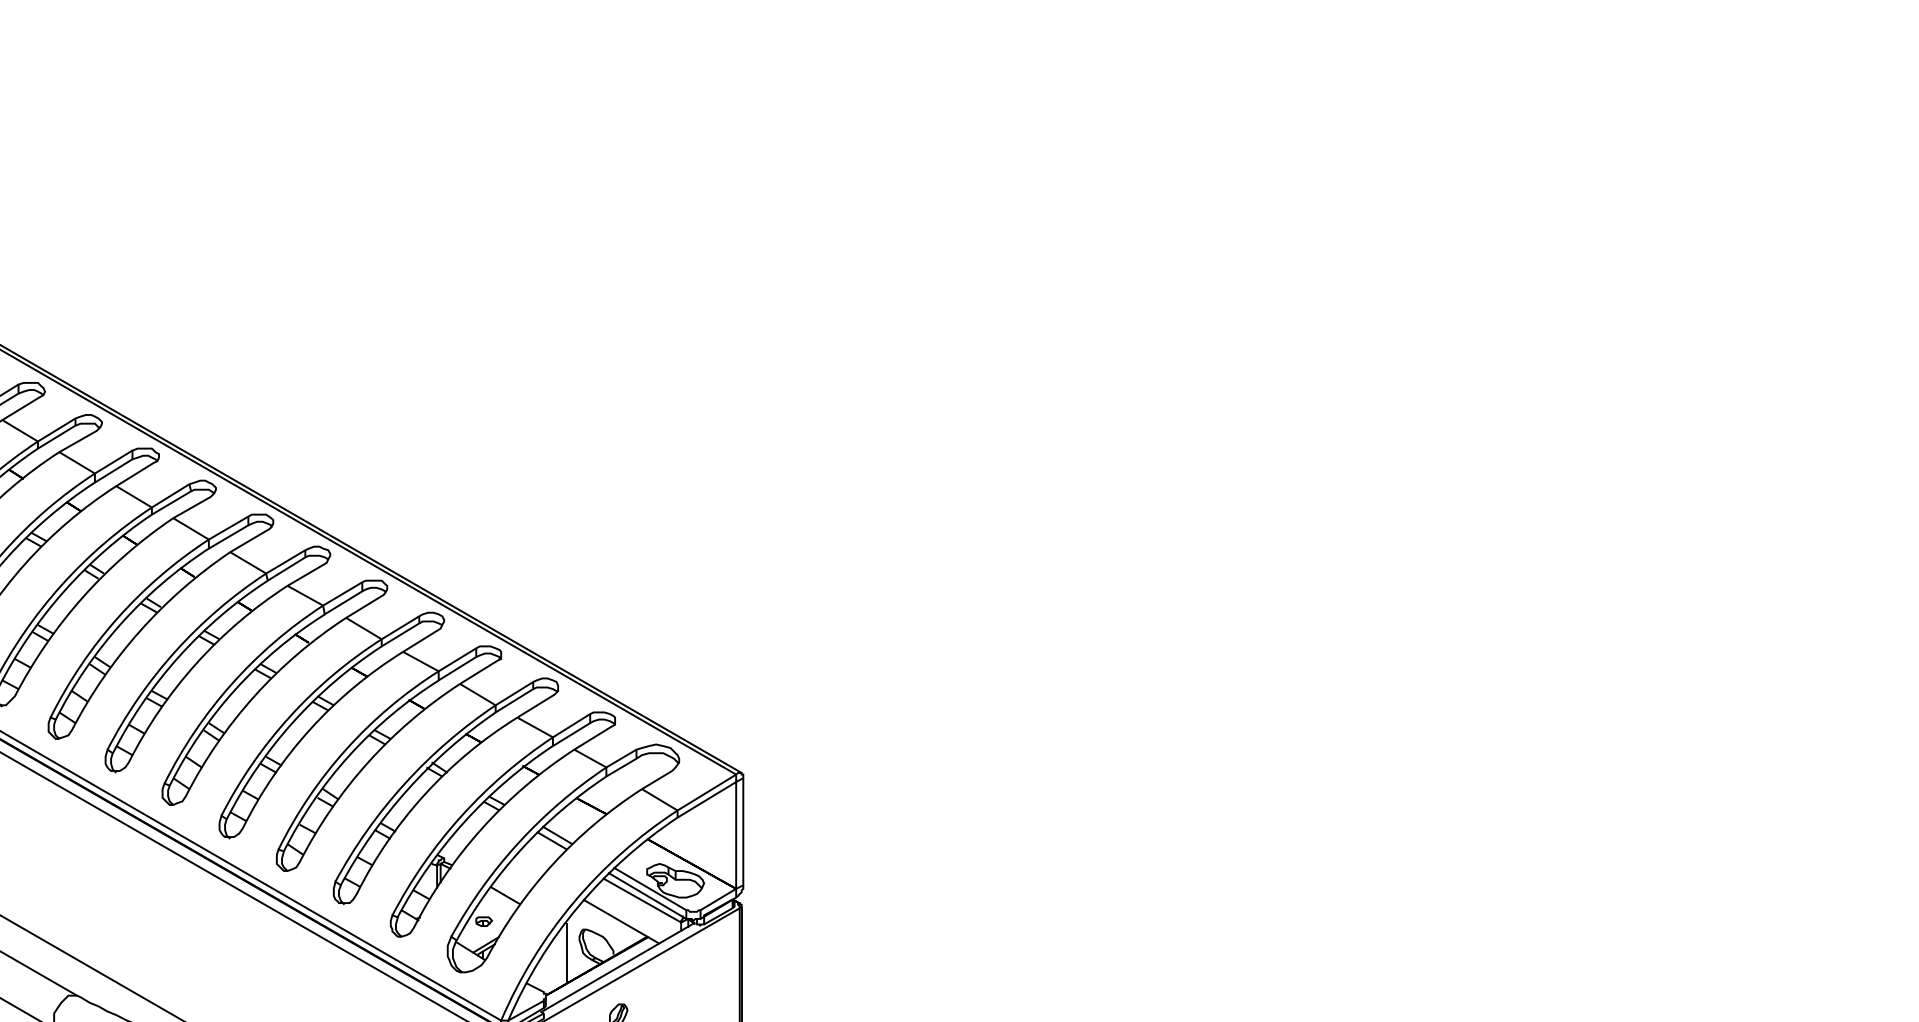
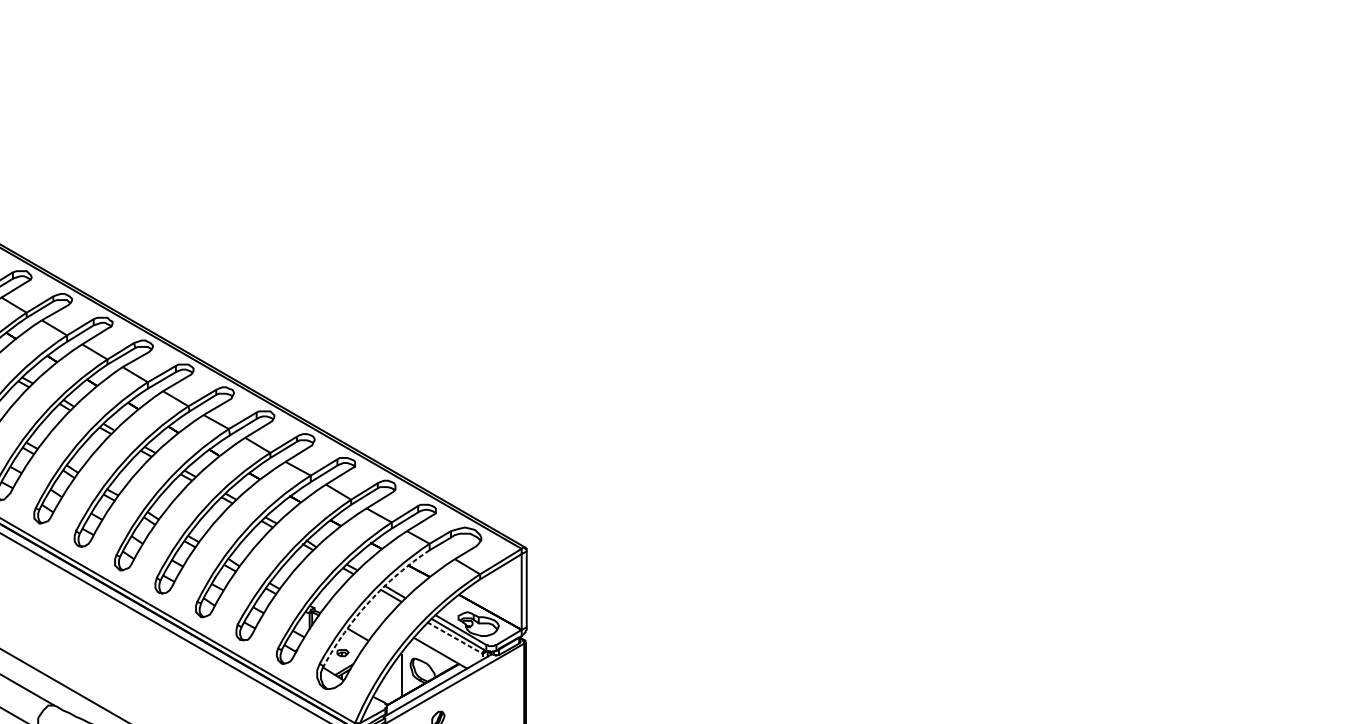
arc: (521, 849) -> (369, 601), solid -> dashed
line: (646, 903) -> (458, 640), solid -> dashed

